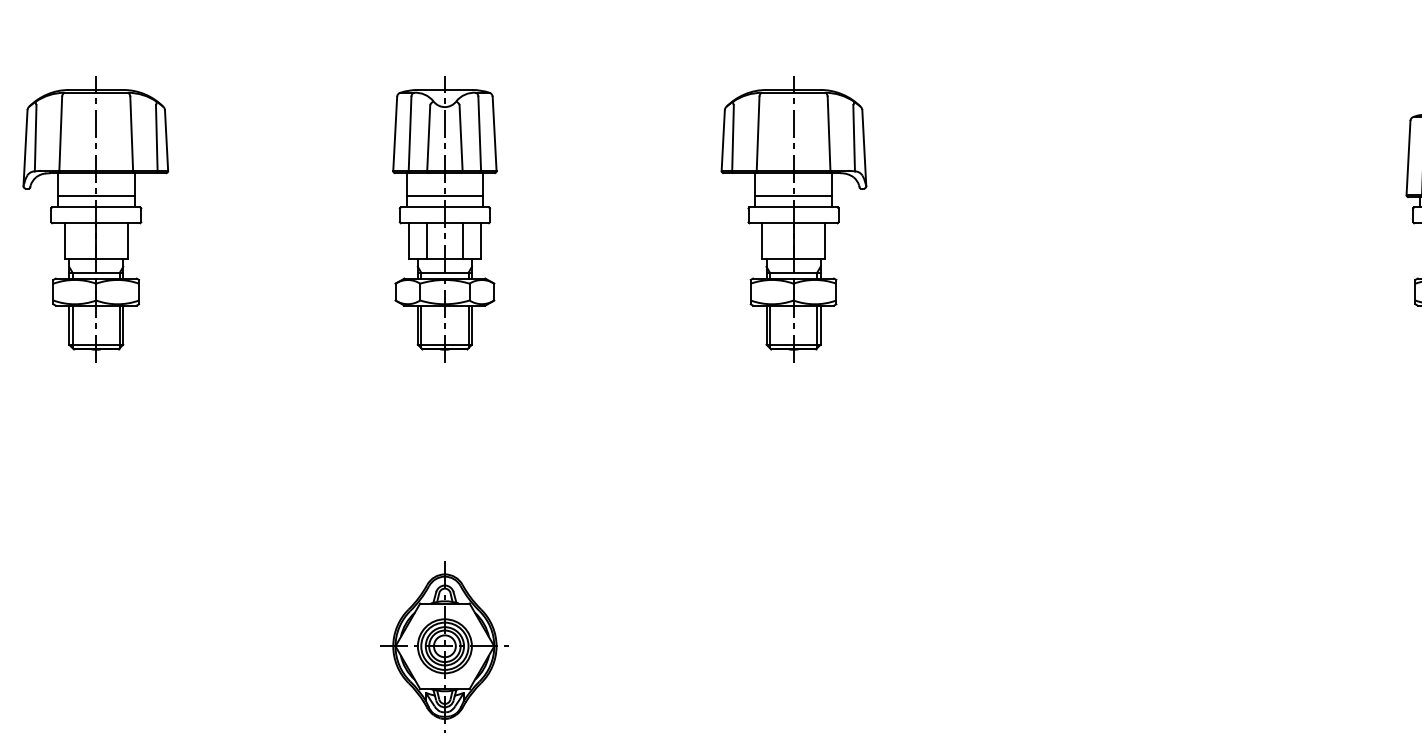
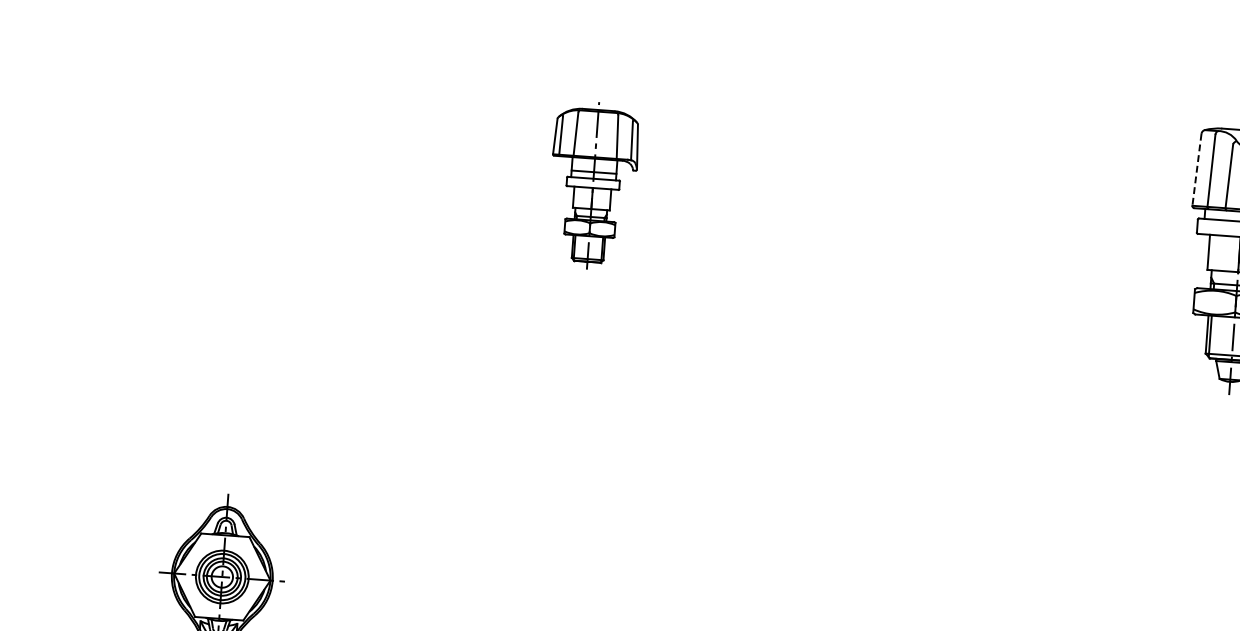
line: (1408, 158) -> (1196, 170), solid -> dashed
part: (444, 219) -> (252, 160), removed
part: (793, 219) -> (592, 185), size x0.6

